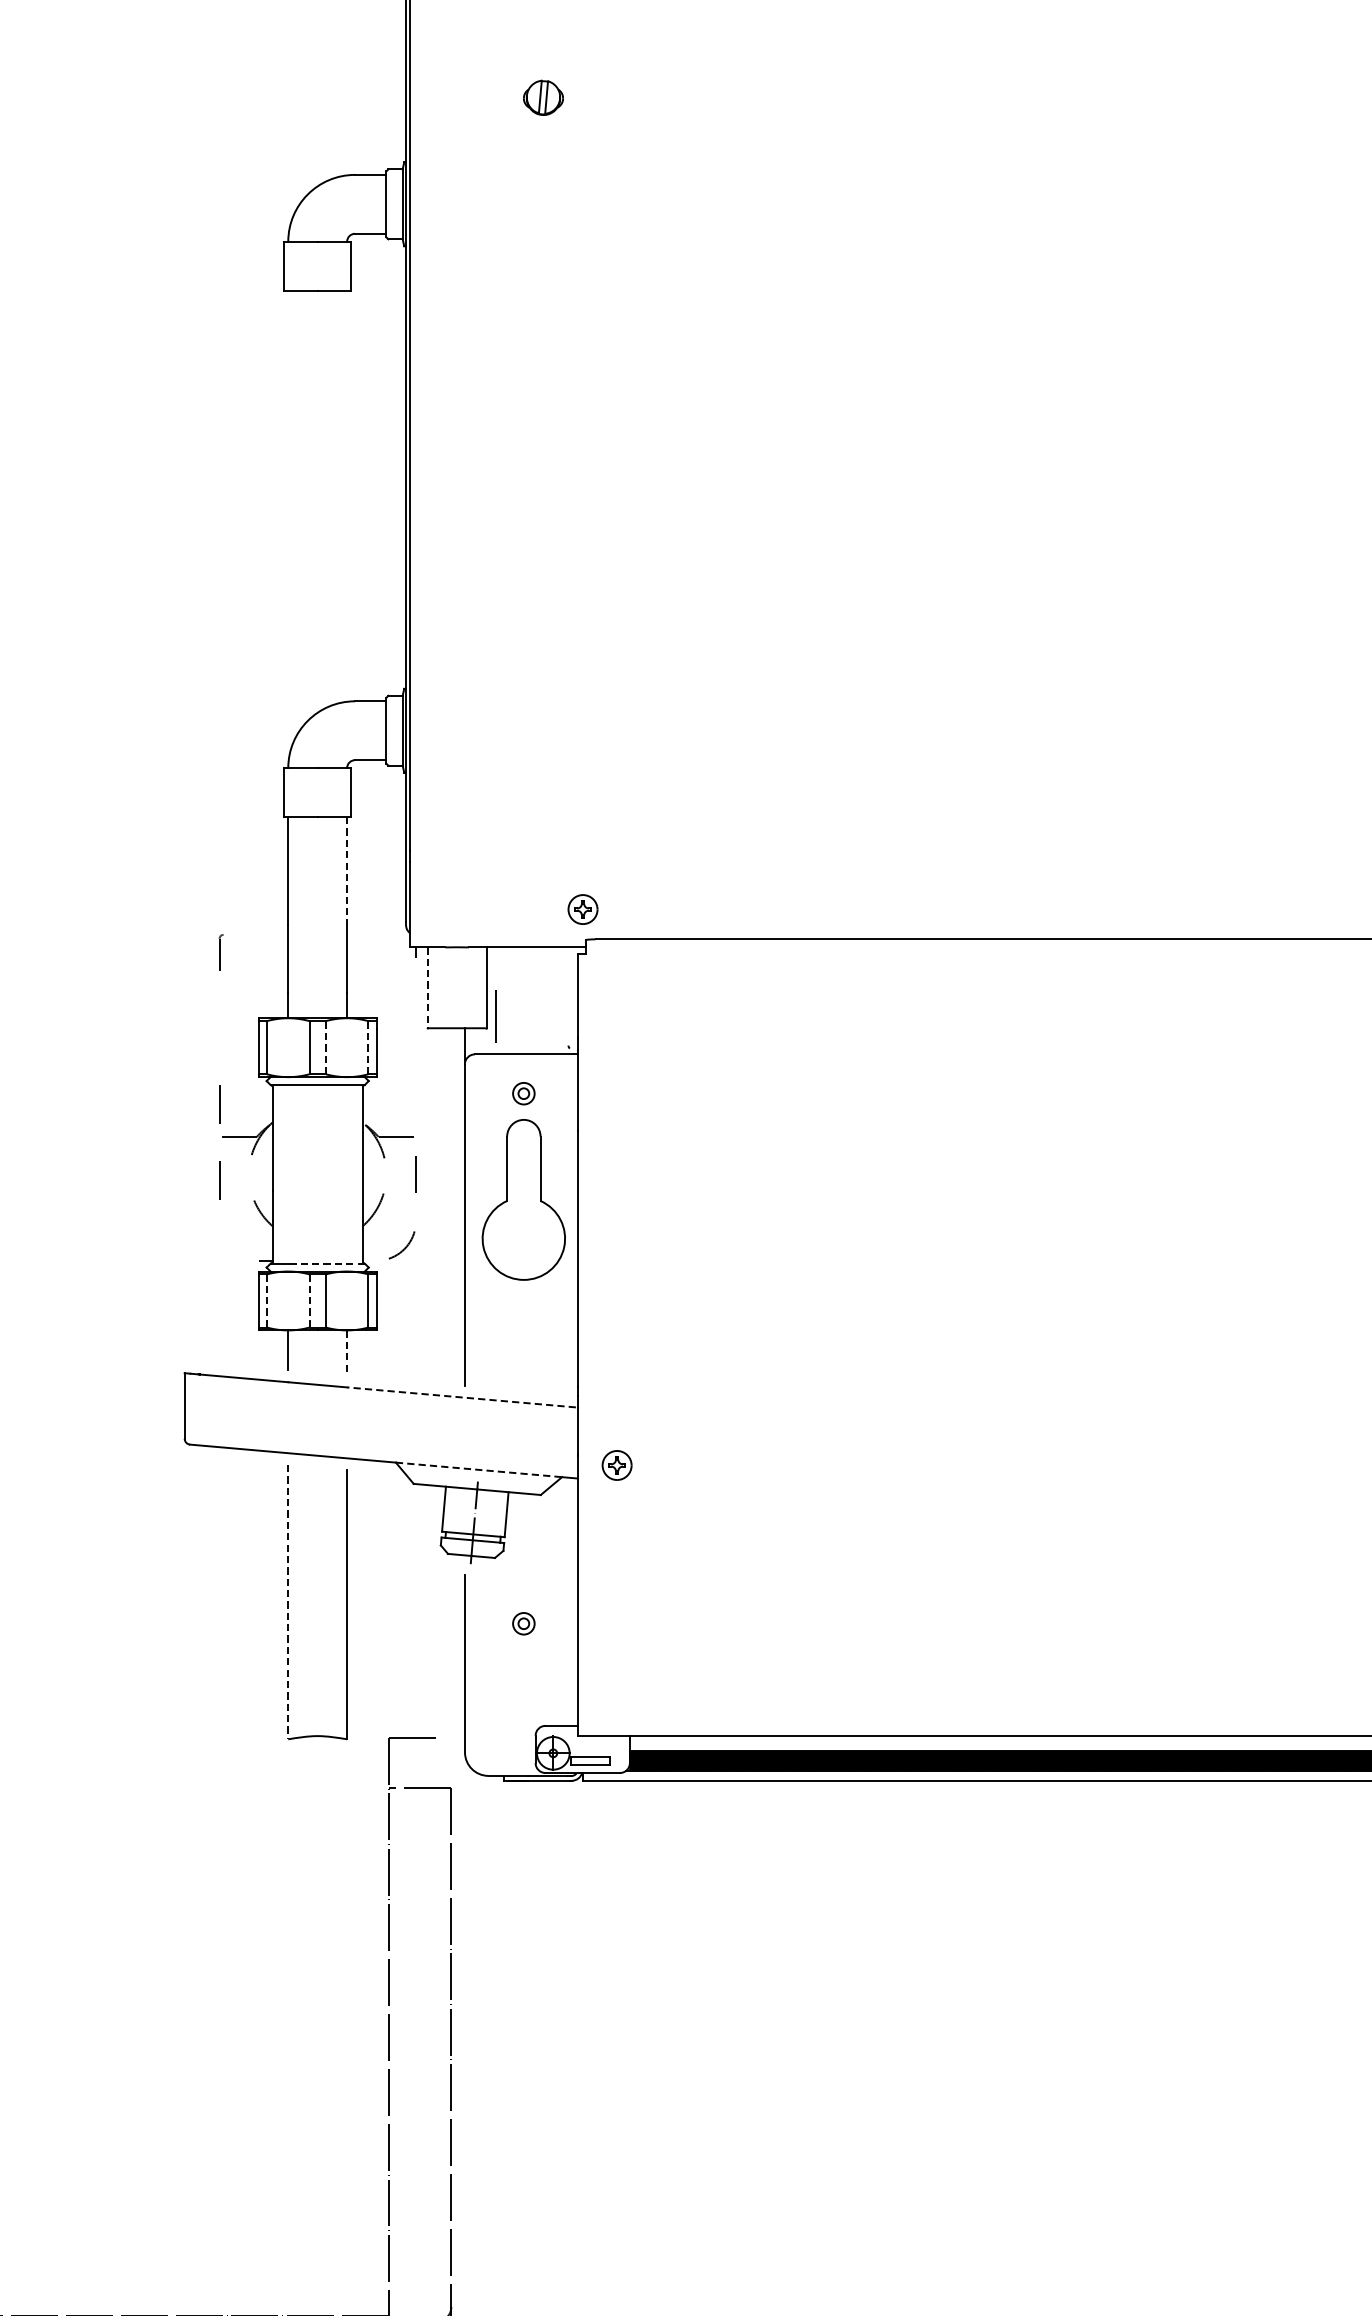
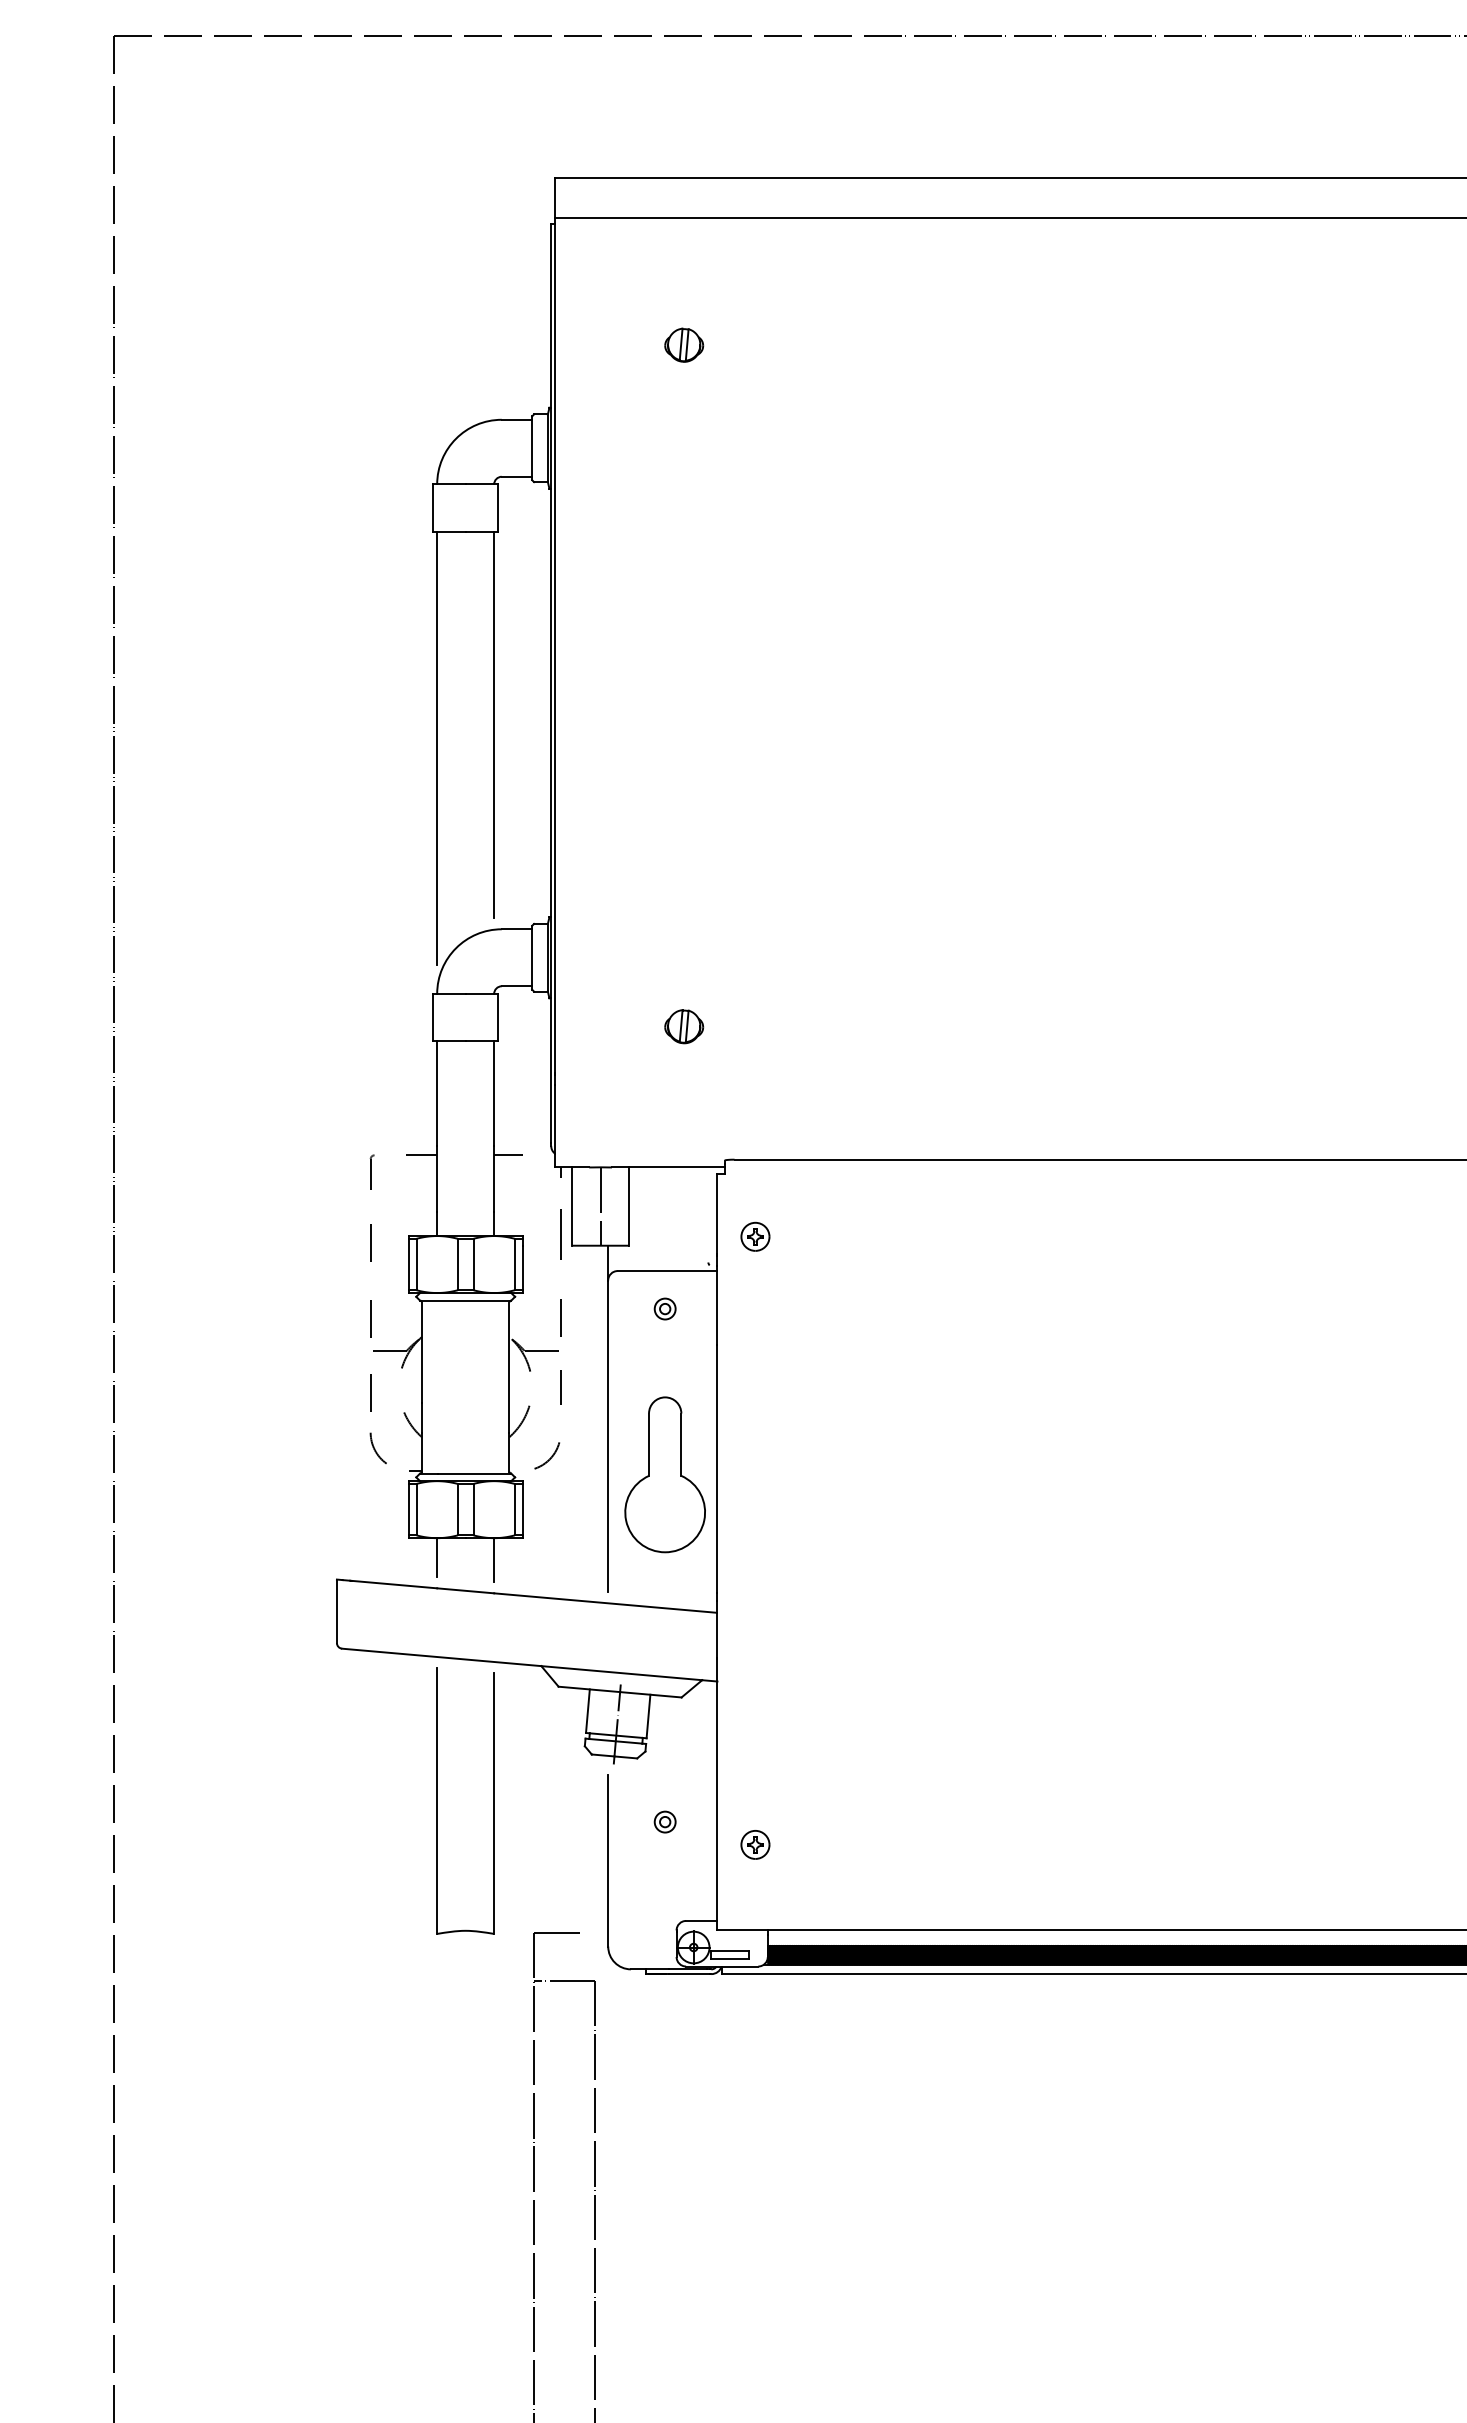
line: (347, 489) -> (494, 724), added
line: (288, 513) -> (437, 747), added
part: (543, 801) -> (684, 1026), added
line: (347, 872) -> (494, 1094), dashed -> solid
part: (583, 909) -> (755, 1236), moved
line: (272, 935) -> (421, 1155), added
line: (361, 935) -> (508, 1155), added
line: (457, 987) -> (600, 1206), added
line: (428, 988) -> (572, 1207), dashed -> solid
line: (496, 1016) -> (560, 1234), moved
line: (219, 1022) -> (370, 1240), added
line: (325, 1047) -> (473, 1264), dashed -> solid
line: (368, 1047) -> (514, 1264), dashed -> solid
line: (415, 1102) -> (560, 1317), added
part: (523, 1199) -> (664, 1474), moved
arc: (224, 1237) -> (375, 1448), added
line: (326, 1263) -> (474, 1473), dashed -> solid
line: (266, 1300) -> (416, 1509), dashed -> solid
line: (309, 1300) -> (457, 1509), dashed -> solid
line: (347, 1353) -> (494, 1560), dashed -> solid
line: (461, 1396) -> (604, 1602), dashed -> solid
part: (617, 1465) -> (755, 1844), moved
line: (478, 1470) -> (621, 1673), dashed -> solid
line: (288, 1602) -> (437, 1801), dashed -> solid

